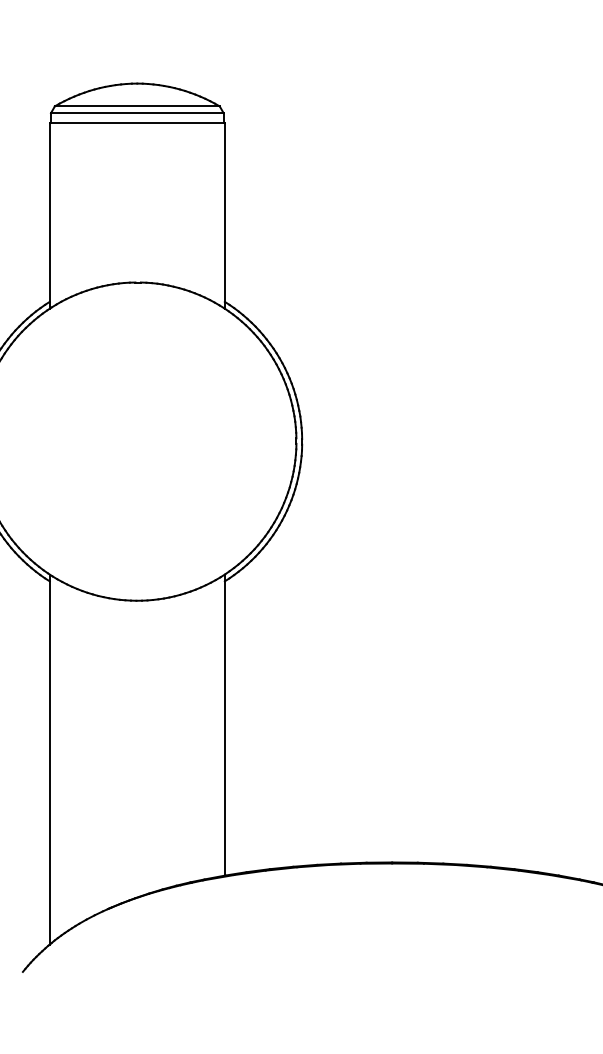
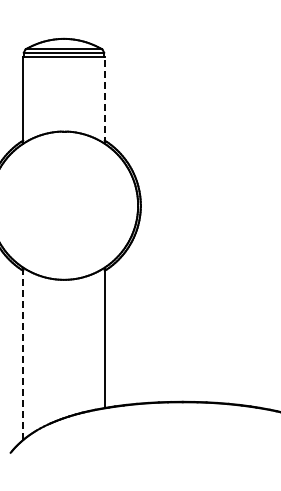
line: (224, 215) -> (104, 100), solid -> dashed
line: (50, 760) -> (23, 354), solid -> dashed

